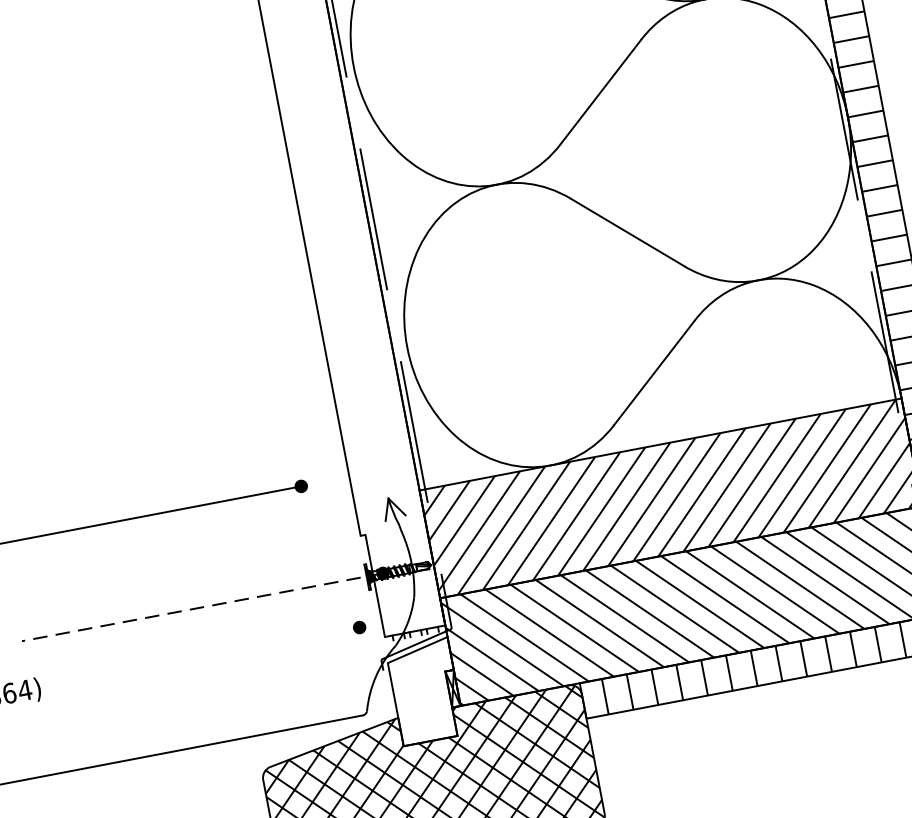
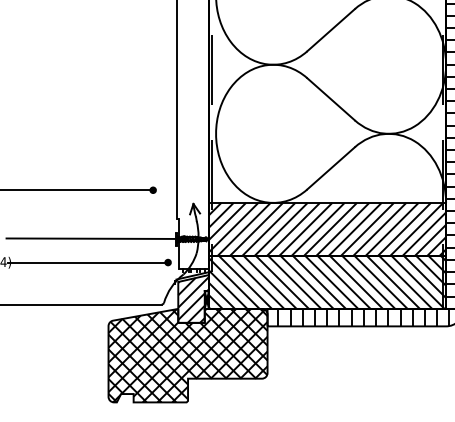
line: (202, 606) -> (95, 238), dashed -> solid
line: (197, 658) -> (88, 262), added
hatch: (425, 692) -> (193, 299), added

